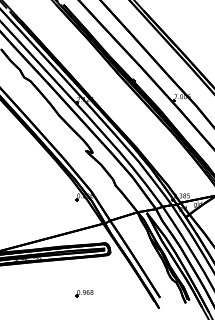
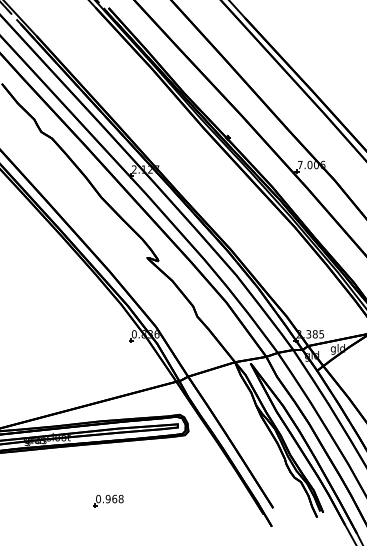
part: (84, 293) -> (108, 500), moved

